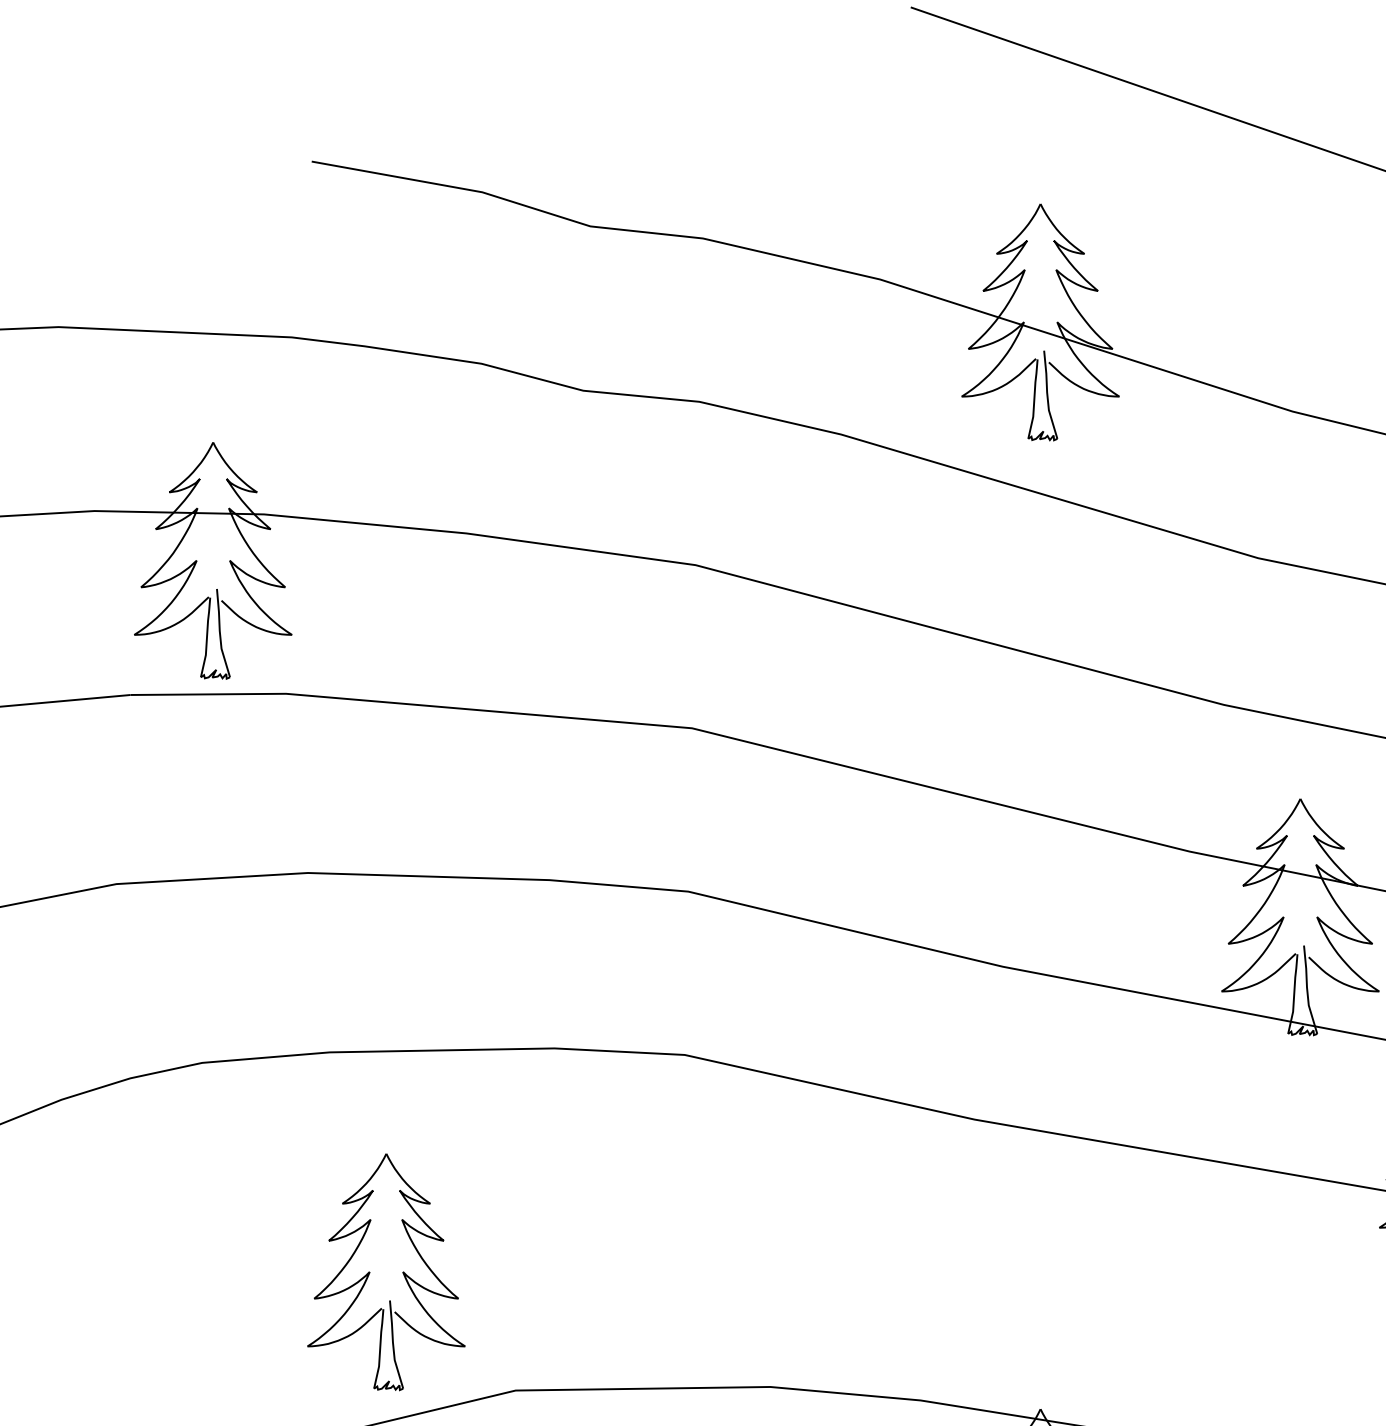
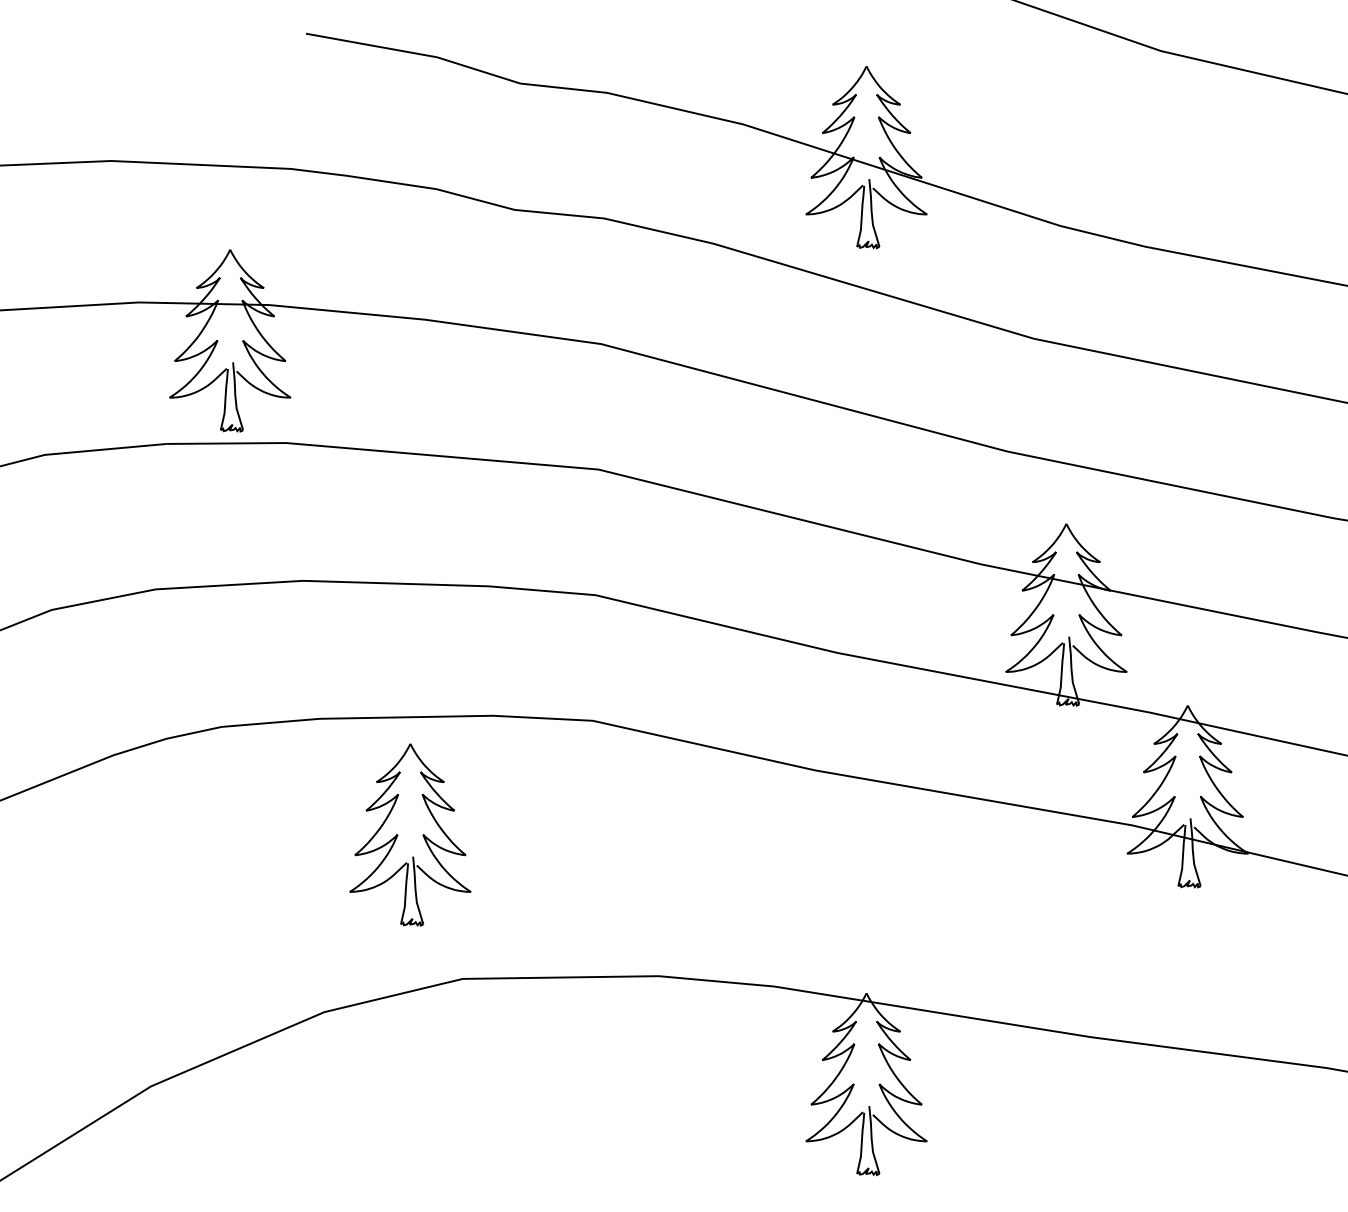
part: (370, 1272) -> (398, 835), moved

